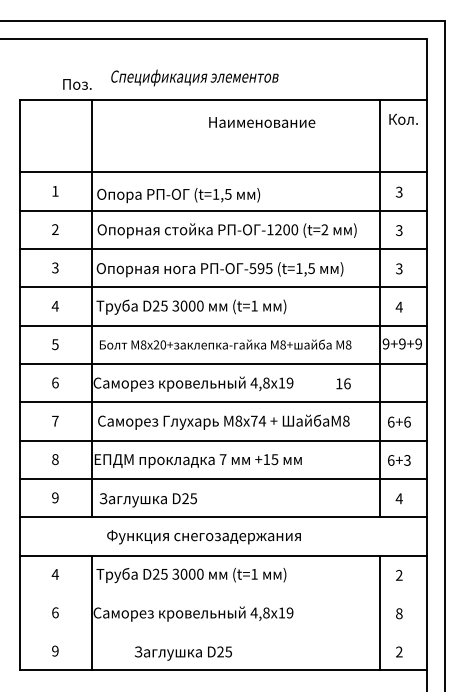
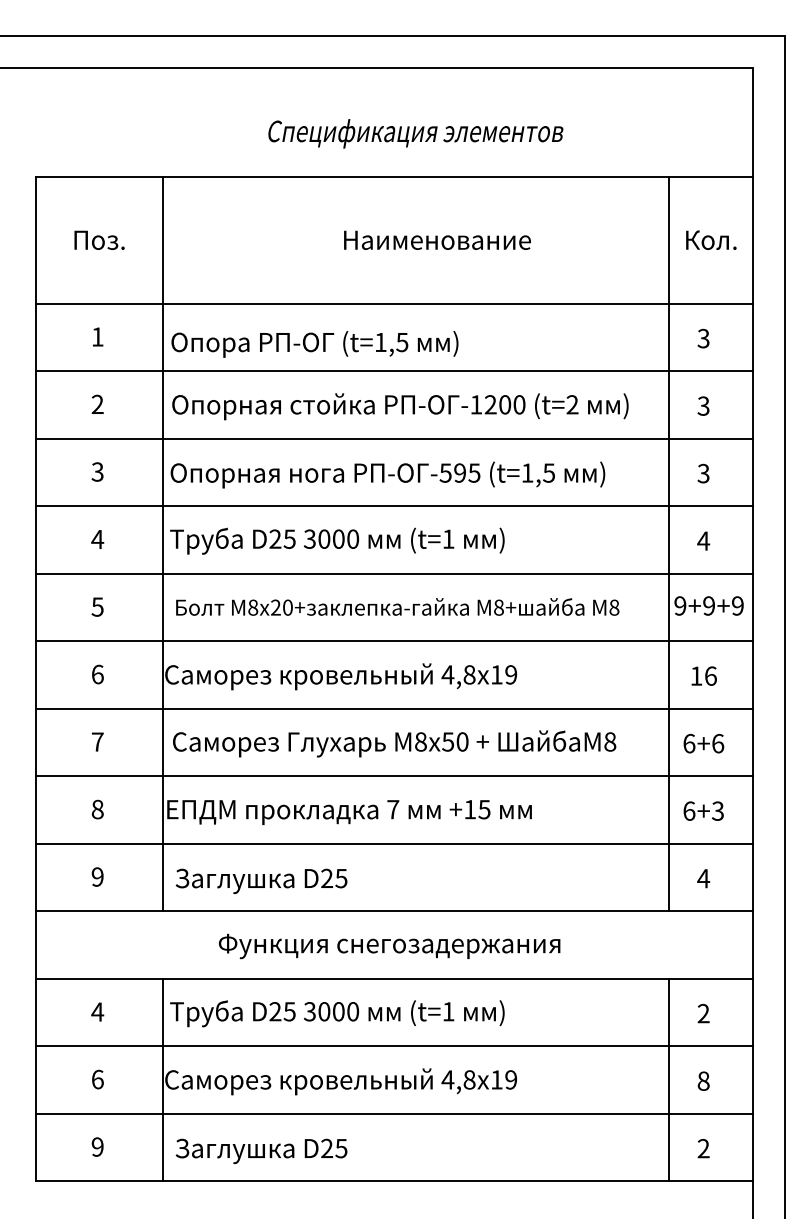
text: (194, 77) -> (415, 132), moved
text: (77, 84) -> (99, 240), moved
text: (403, 118) -> (711, 238), moved
text: (262, 122) -> (437, 240), moved
text: (343, 383) -> (704, 675), moved
text: (257, 420) -> (453, 740), 74 -> 50
text: (203, 537) -> (388, 946), moved
line: (223, 593) -> (393, 1045), added
line: (223, 632) -> (393, 1114), added
text: (183, 653) -> (261, 1151), moved

